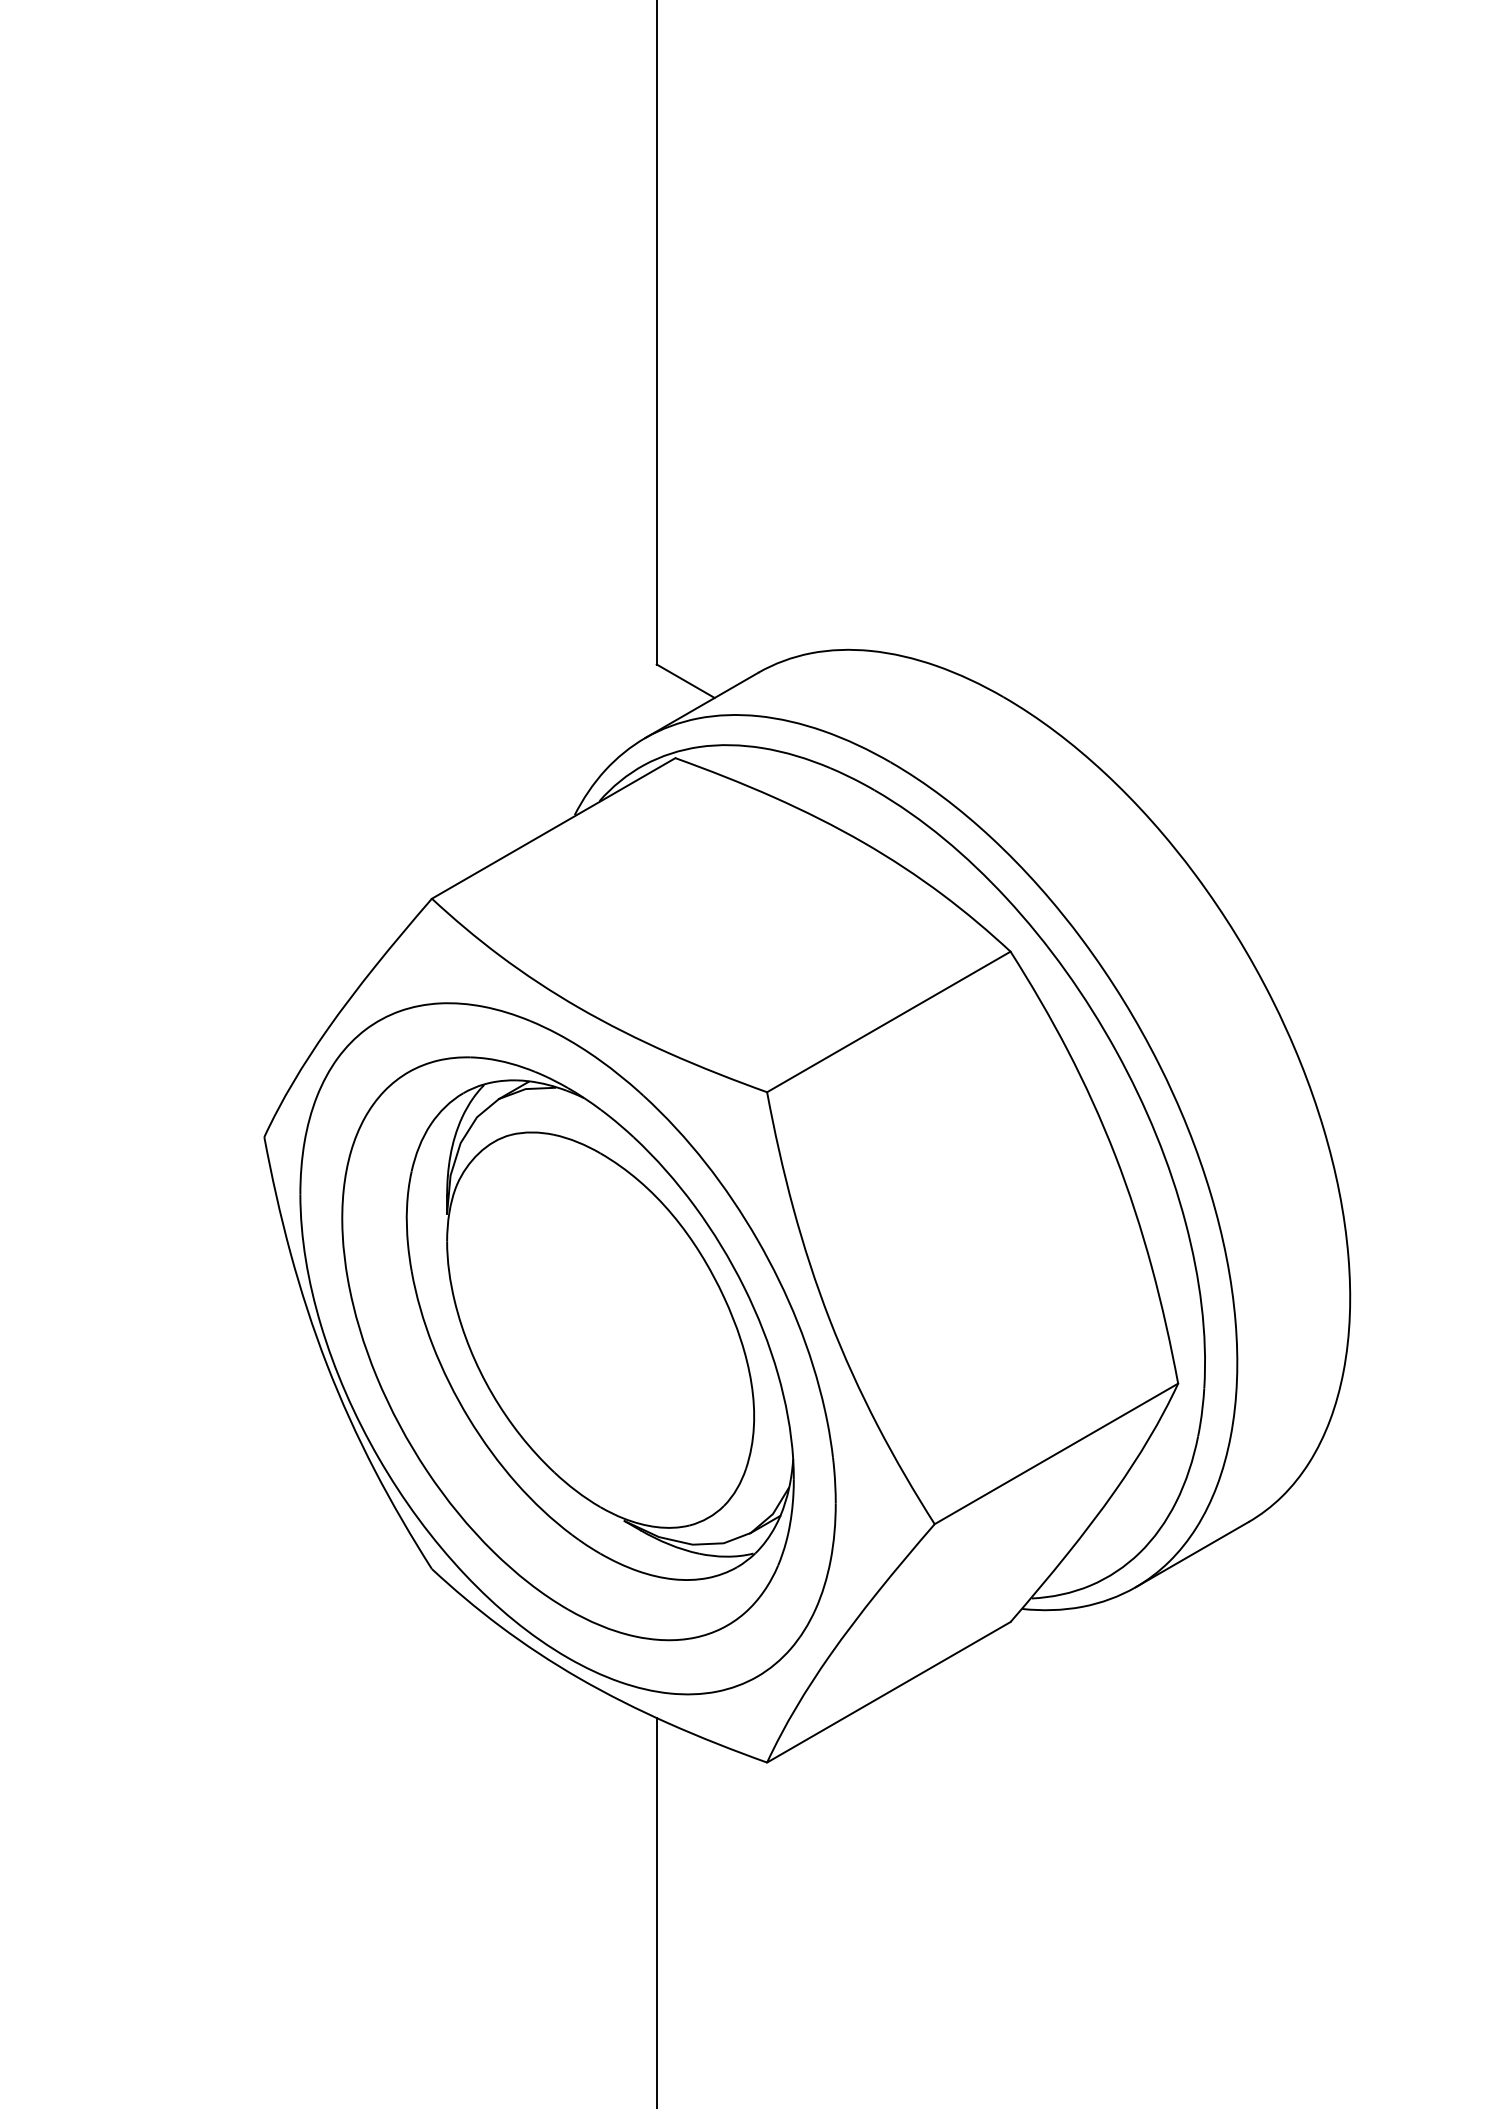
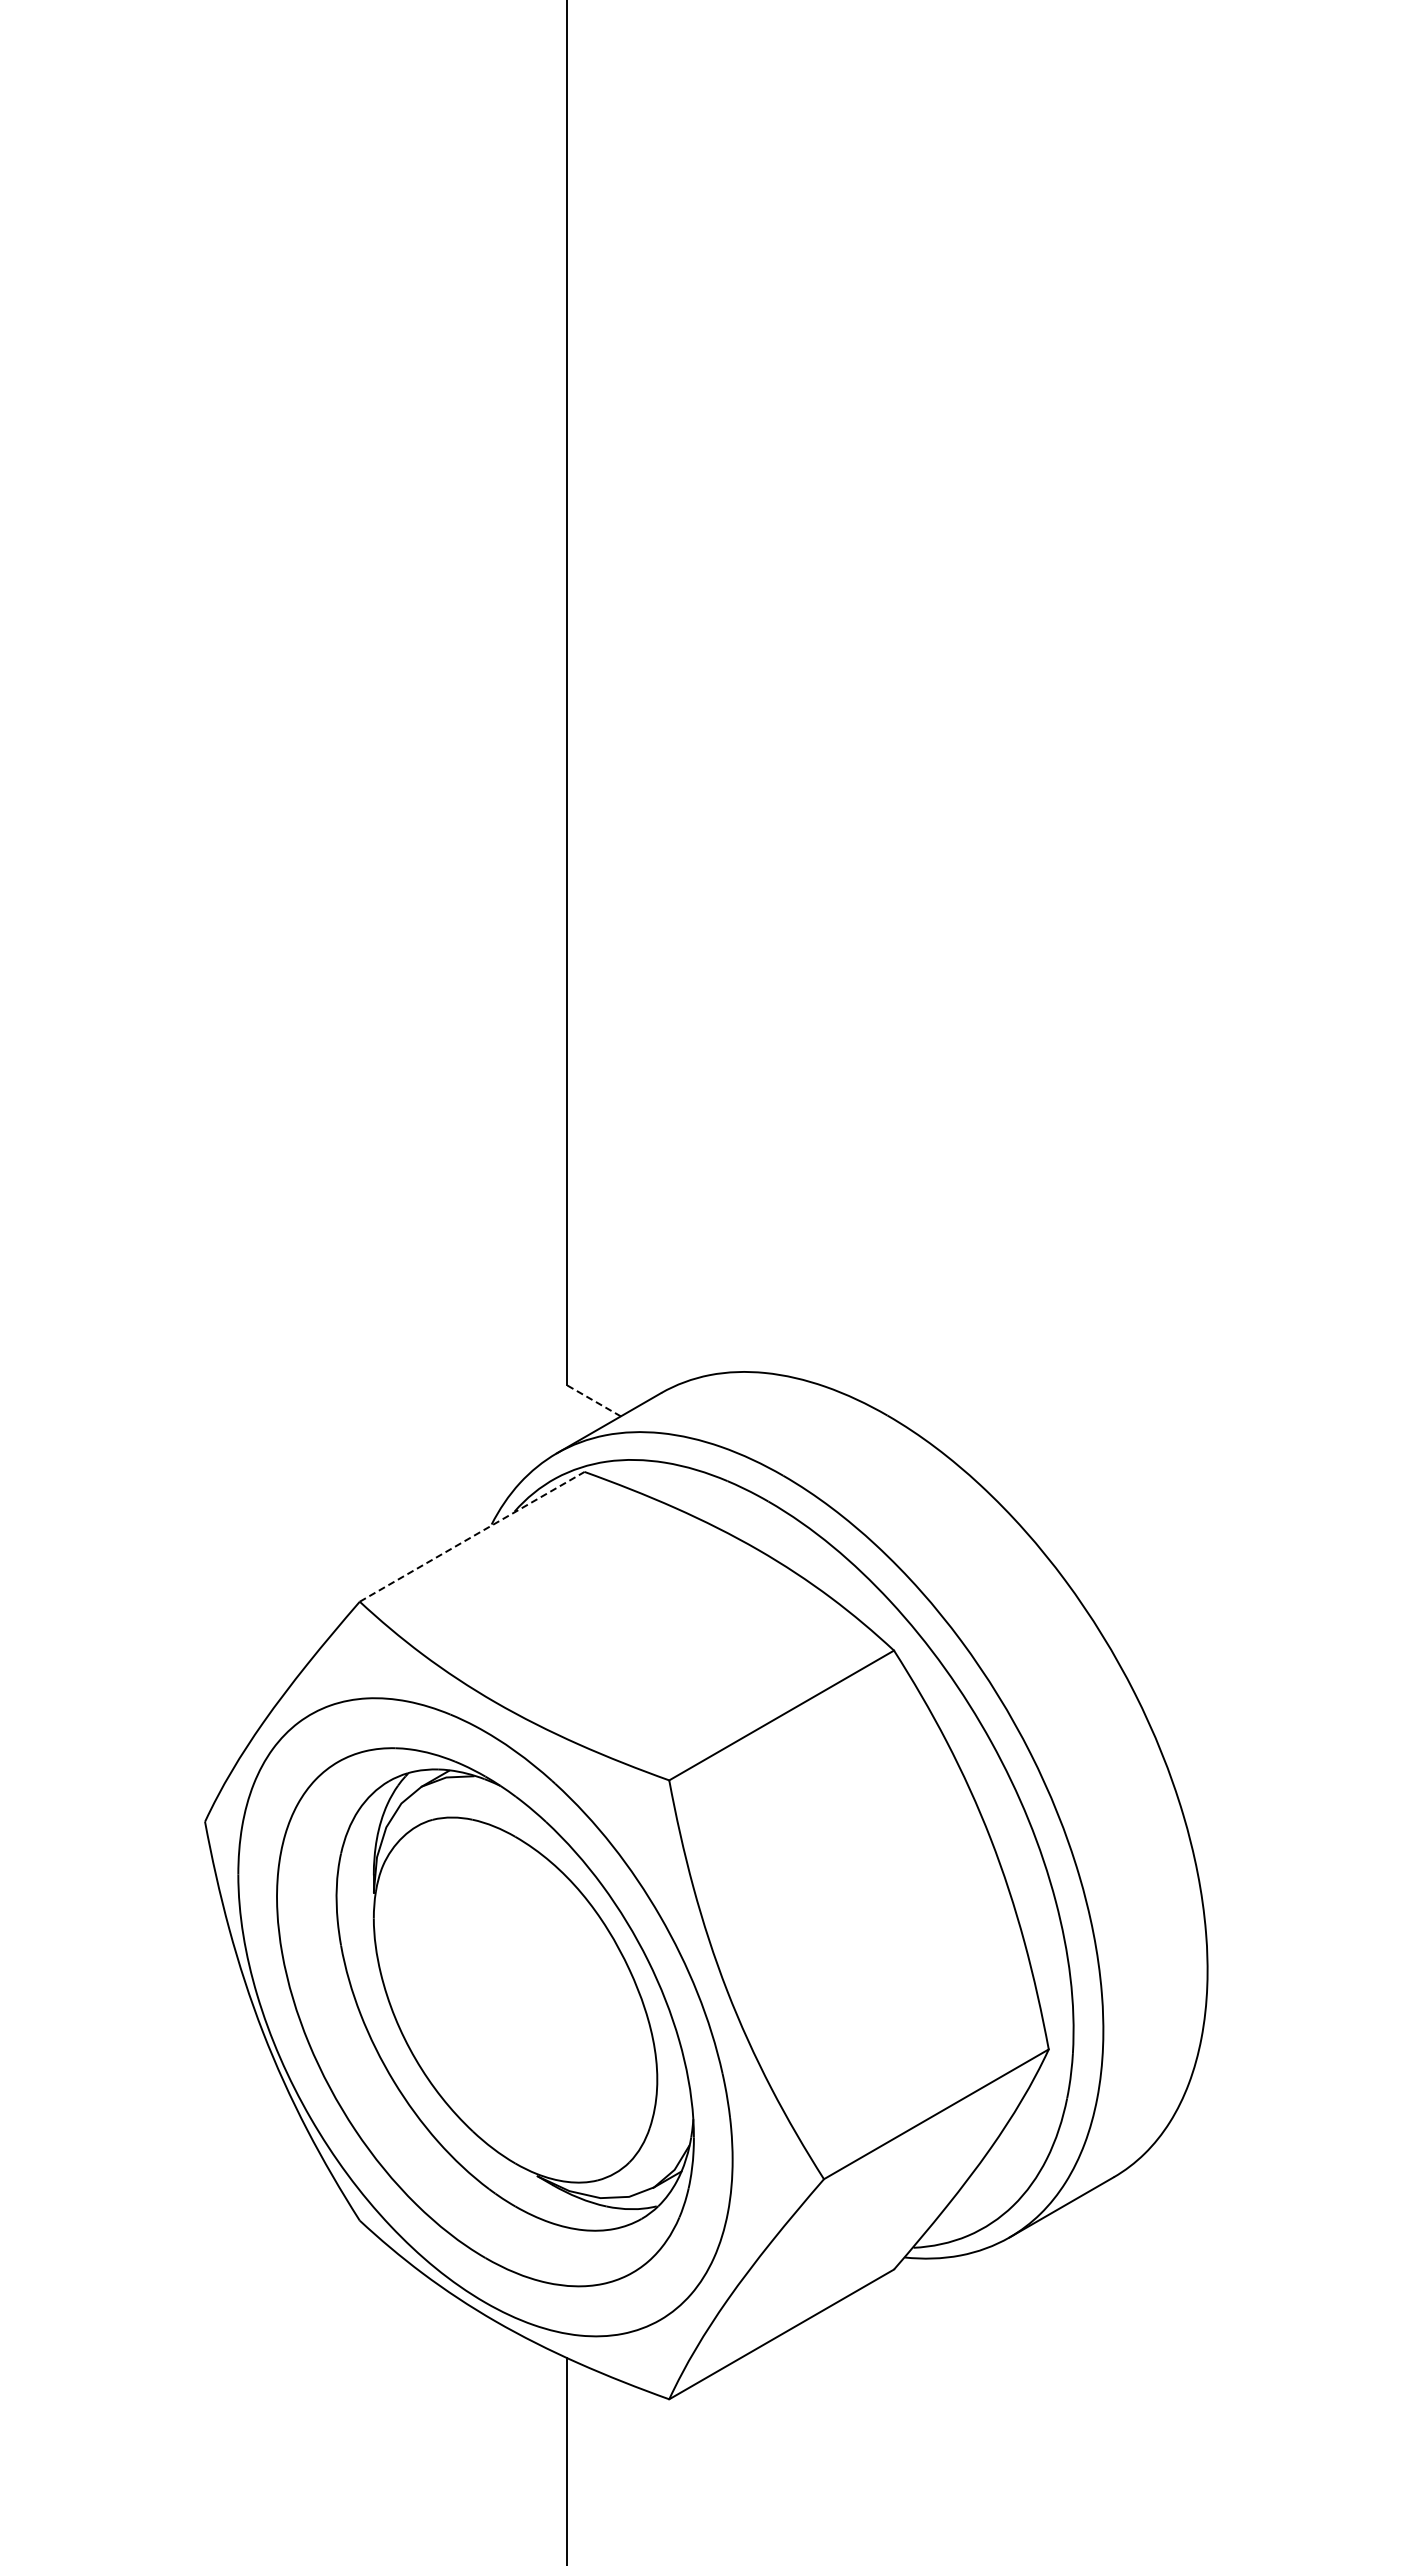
line: (686, 680) -> (594, 1400), solid -> dashed
line: (554, 828) -> (472, 1536), solid -> dashed

